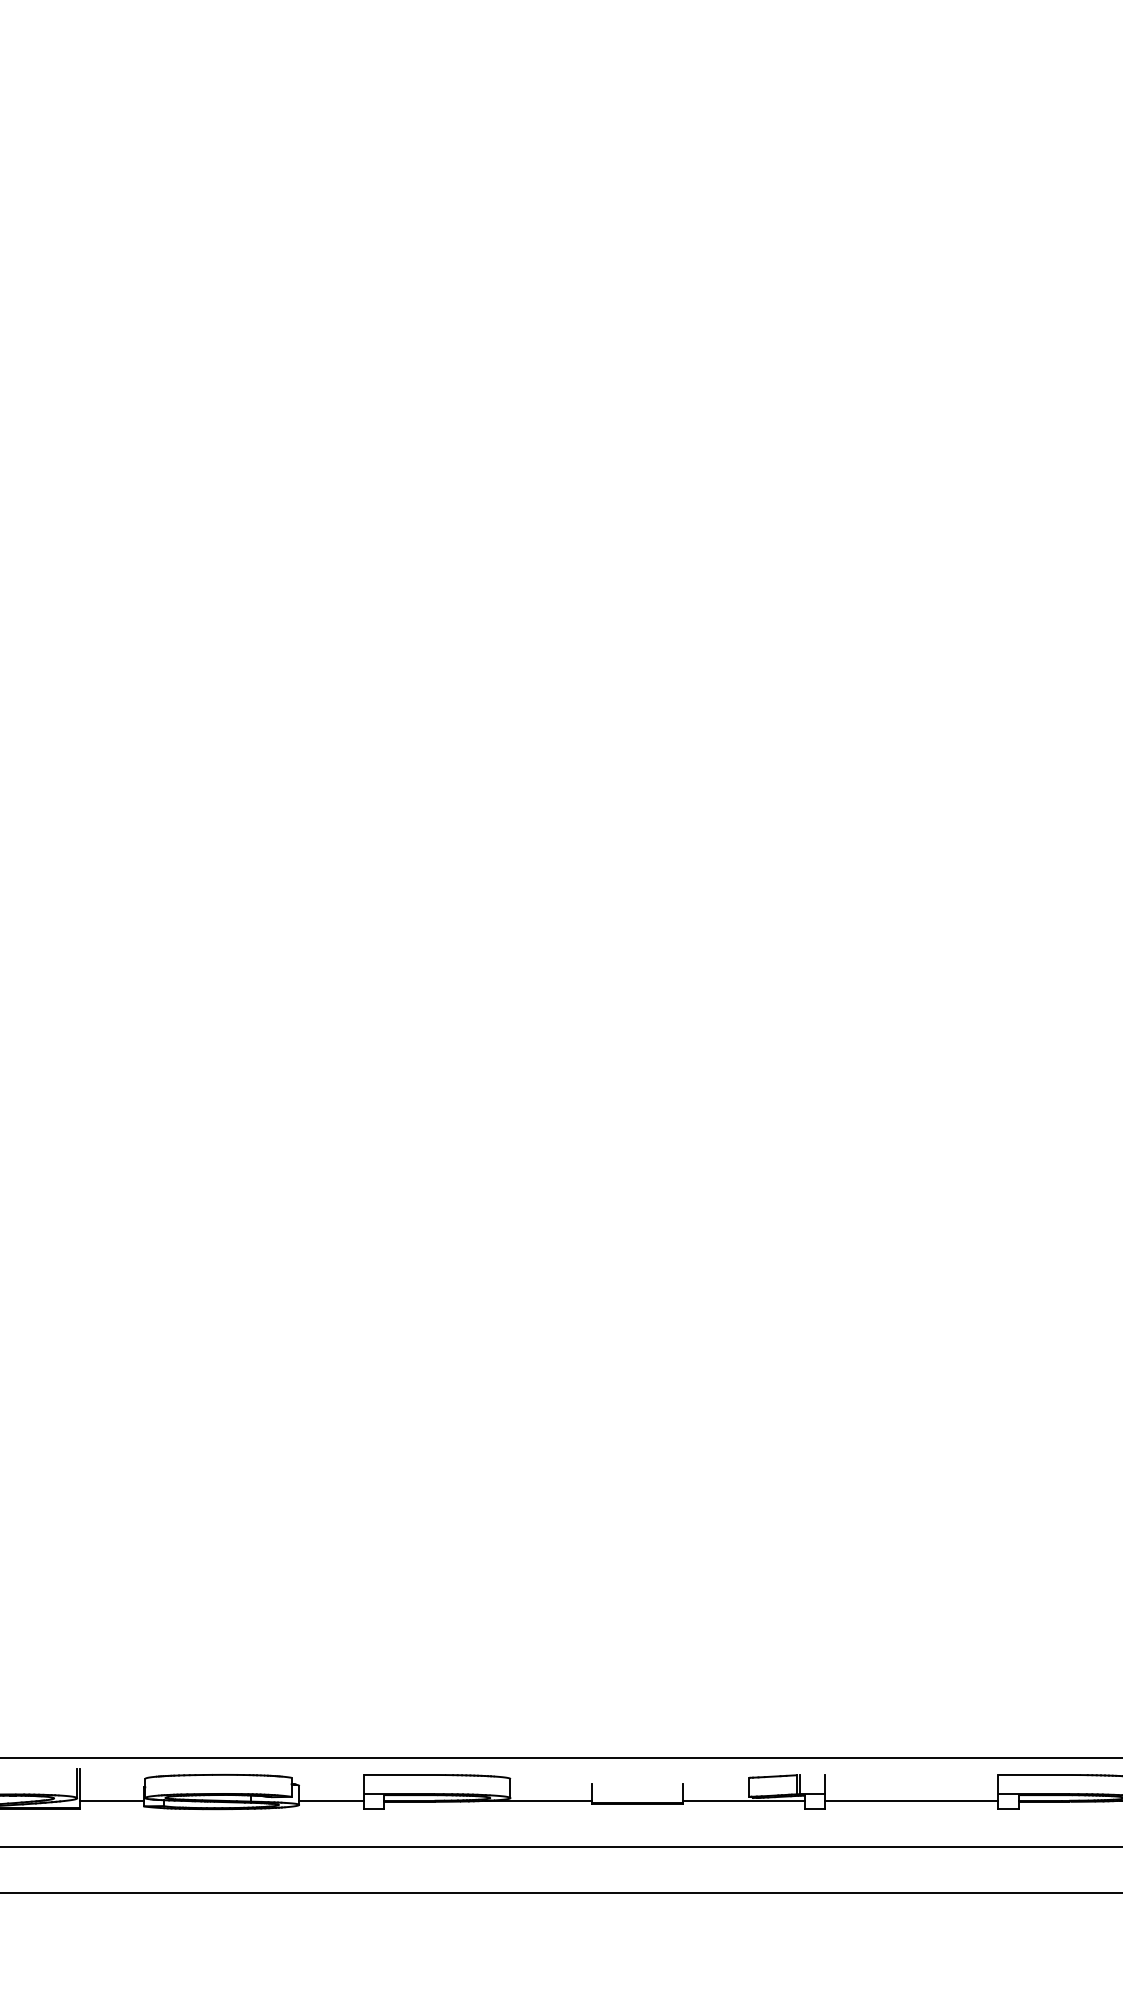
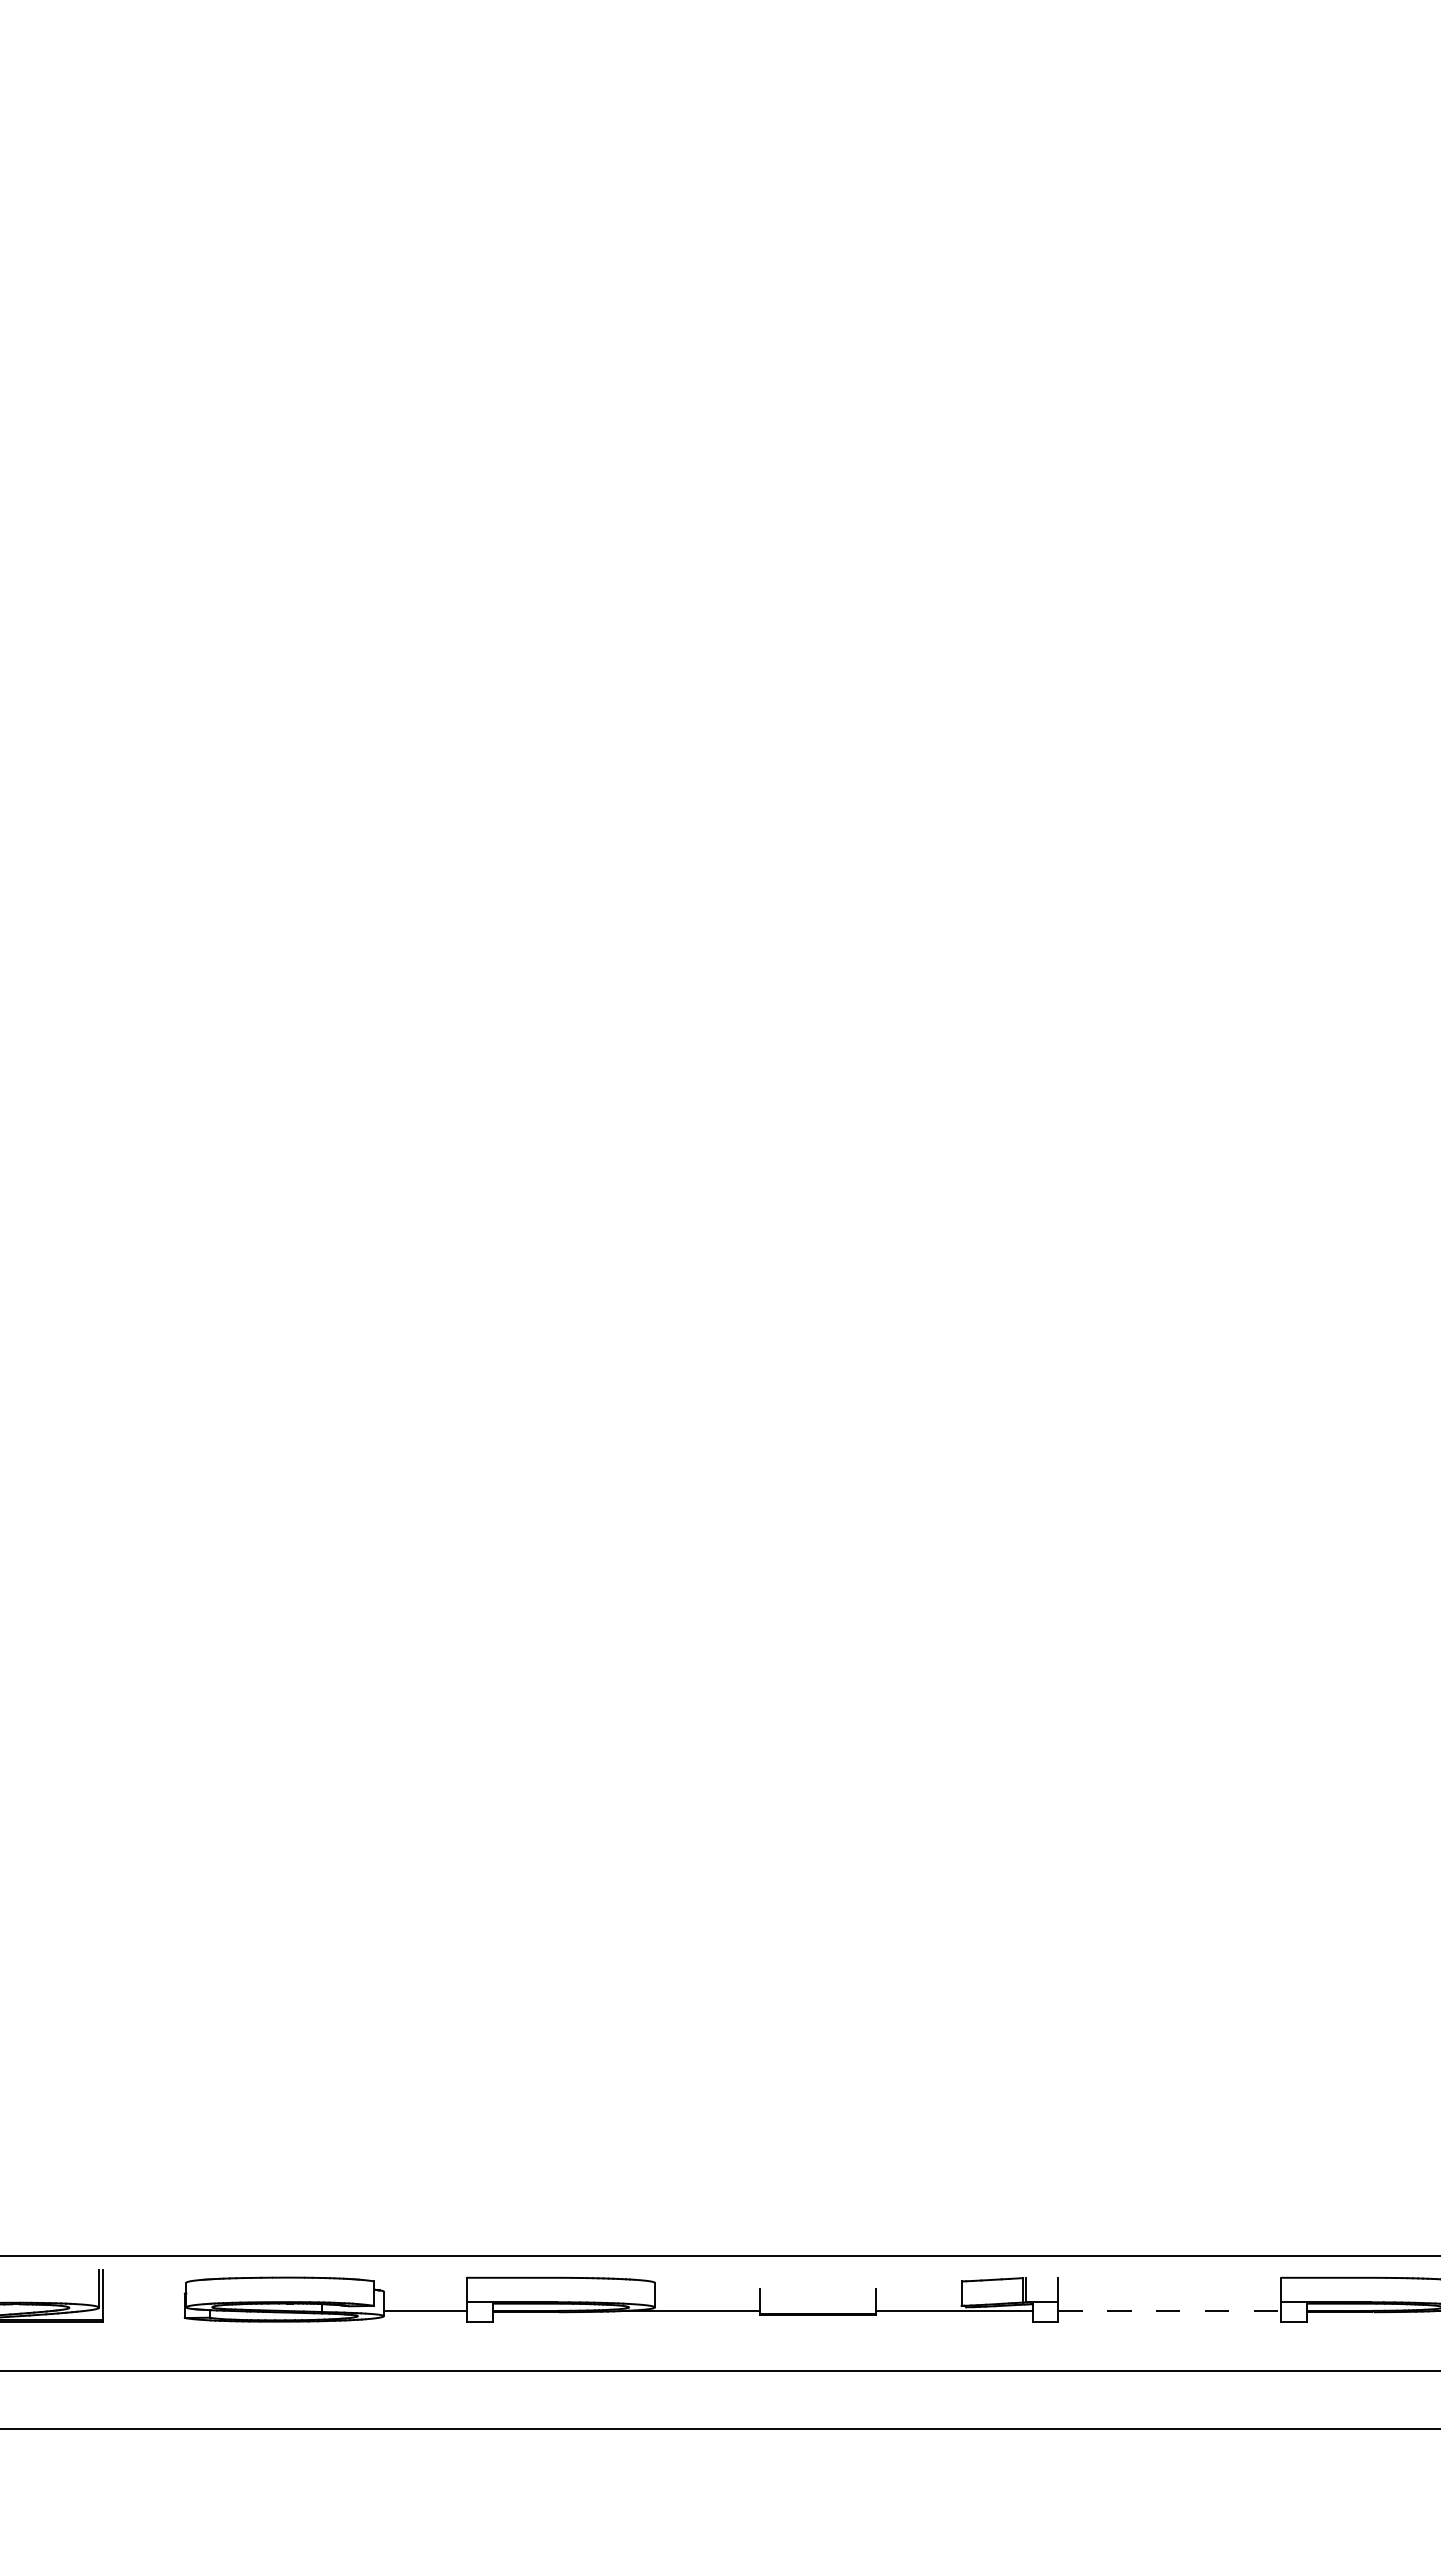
line: (111, 1801) -> (143, 2311), removed
line: (911, 1801) -> (1169, 2311), solid -> dashed

